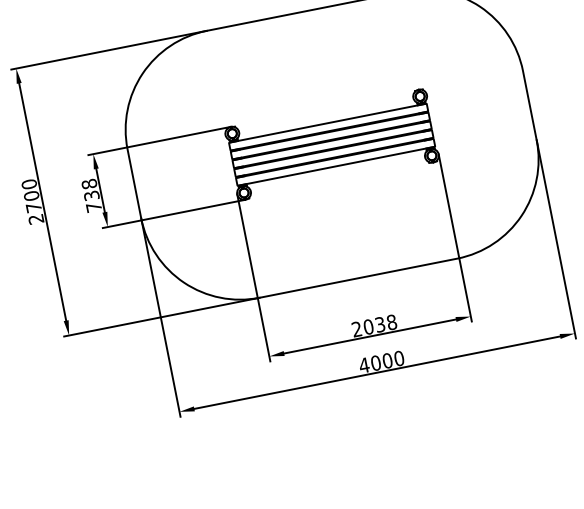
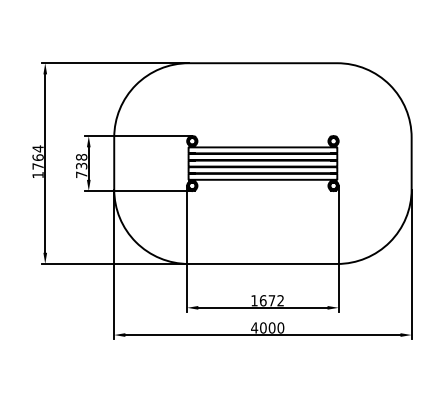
text: (31, 201) -> (37, 161), 2700 -> 1764
text: (374, 325) -> (267, 300), 2038 -> 1672

